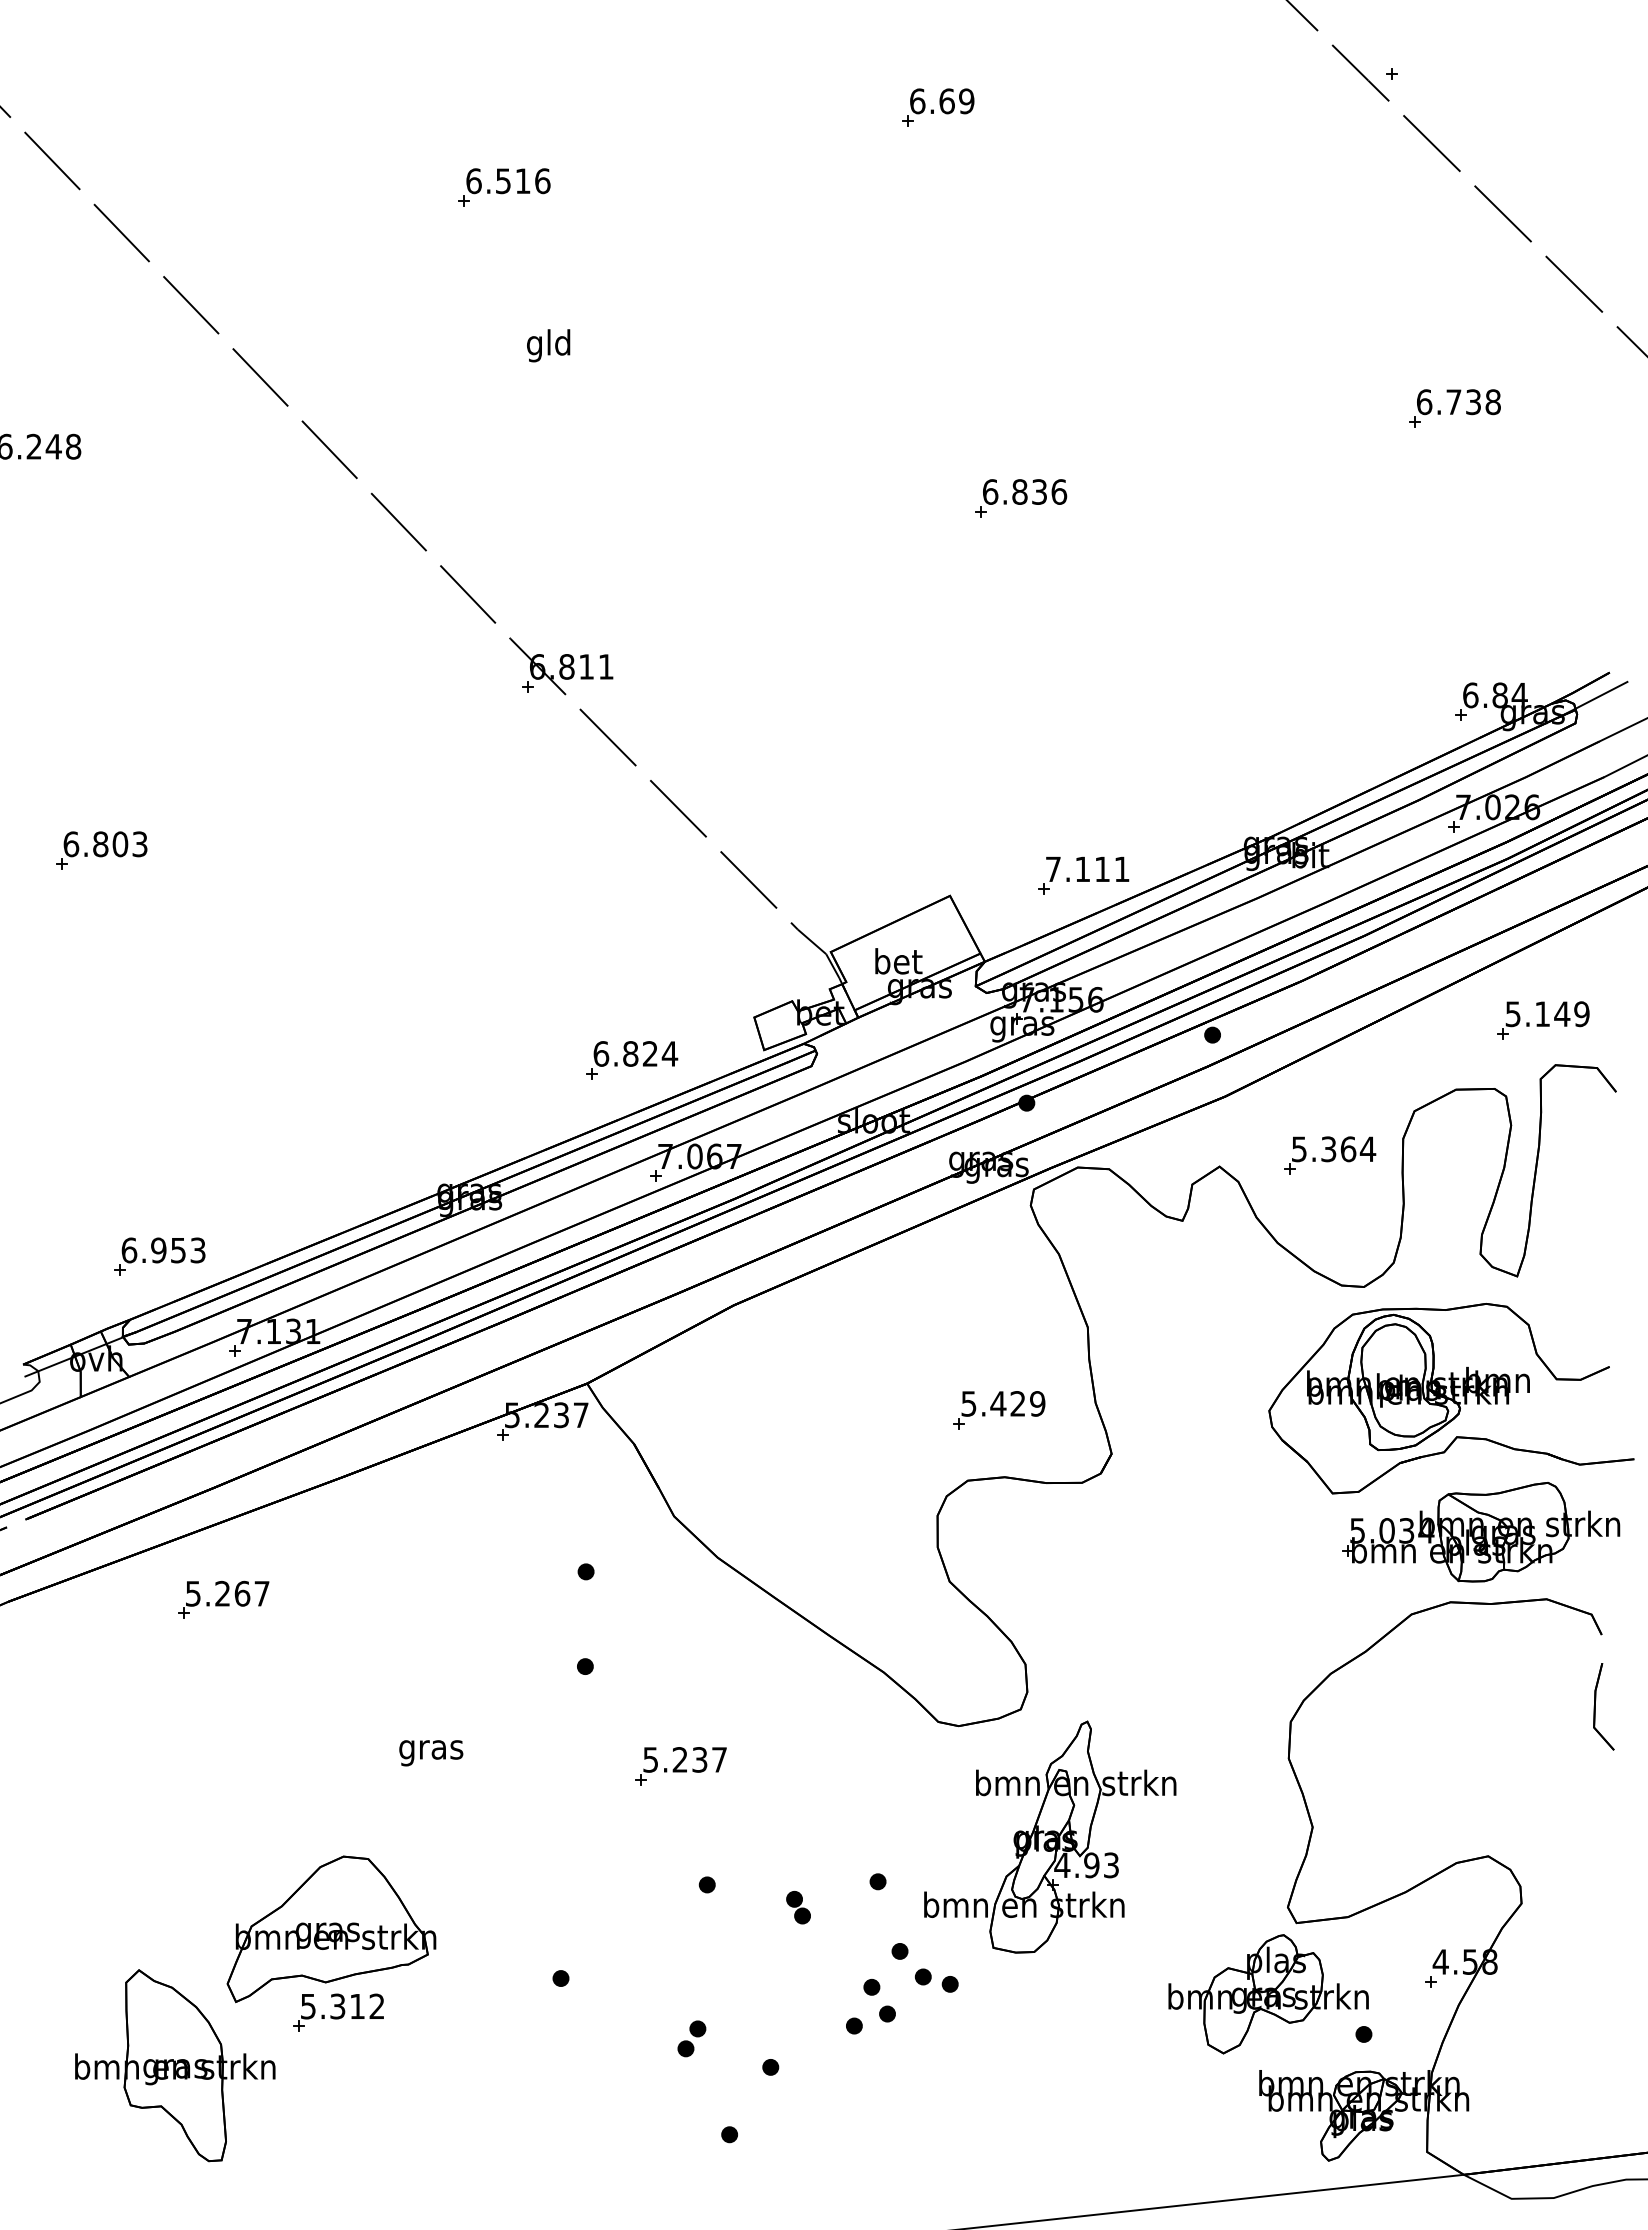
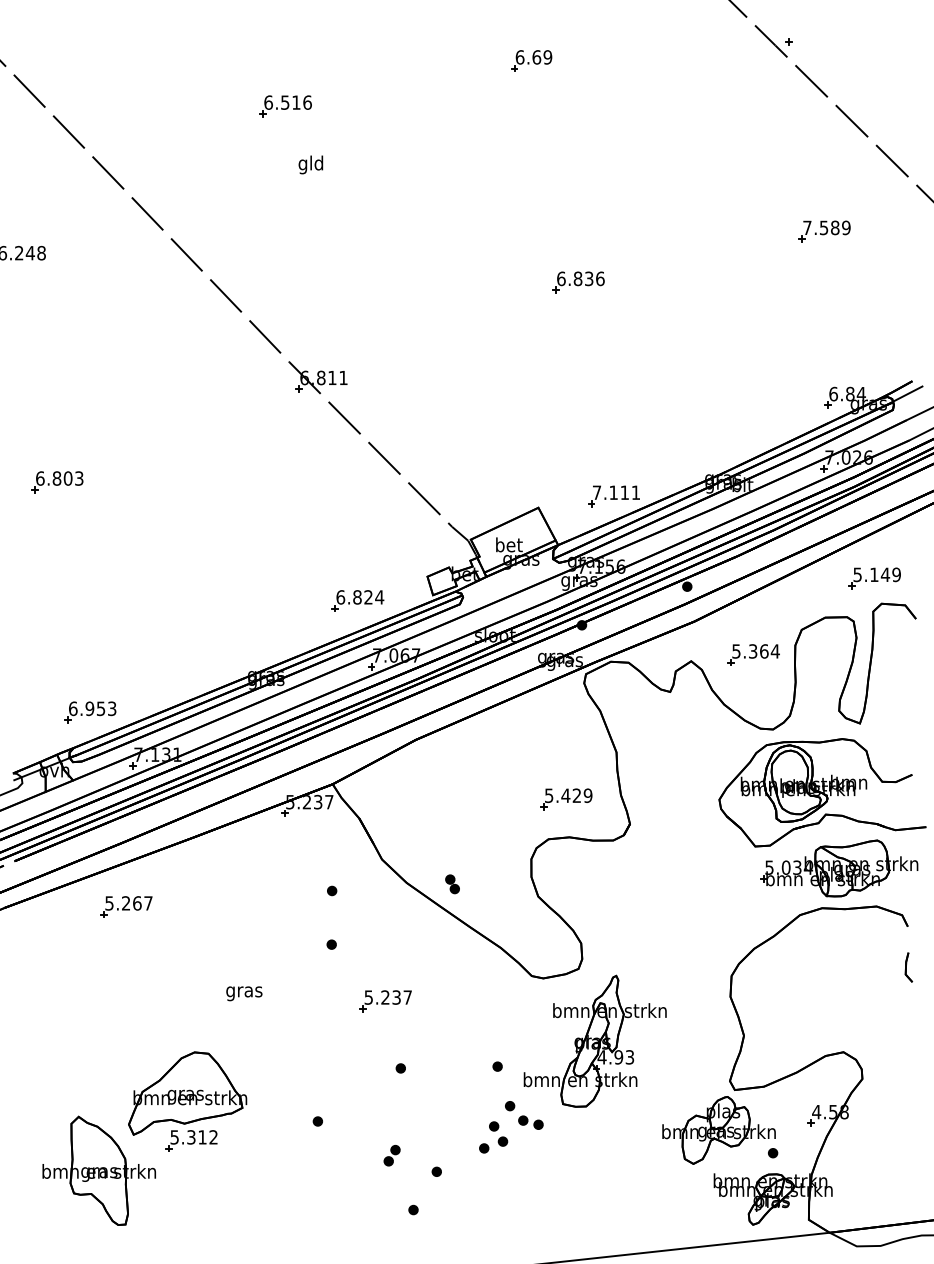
text: (547, 344) -> (310, 164), moved
text: (1458, 401) -> (826, 227), 6.738 -> 7.589
part: (1602, 1706) -> (908, 967), size x0.6
part: (798, 1907) -> (452, 884), moved

